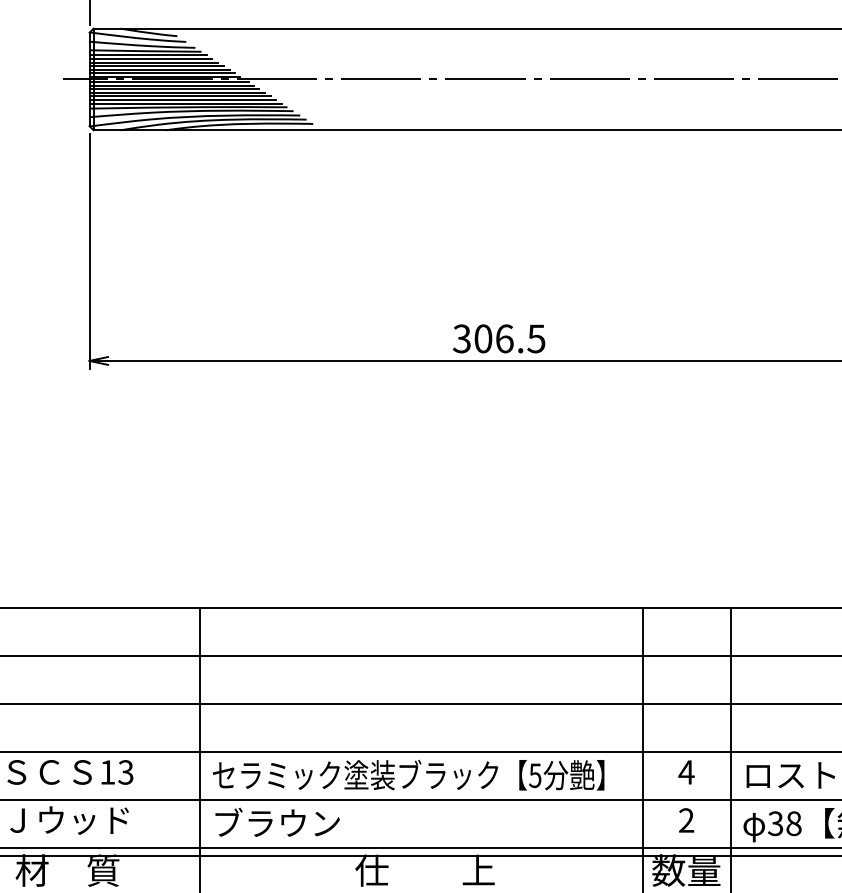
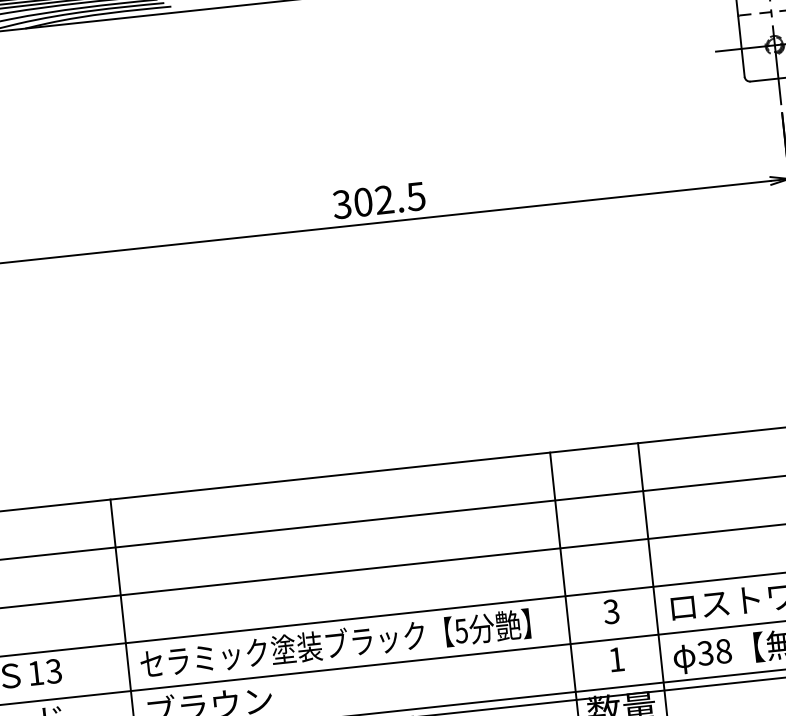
text: (504, 338) -> (384, 199), 306.5 -> 302.5
text: (686, 772) -> (611, 611), 4 -> 3
text: (686, 820) -> (616, 659), 2 -> 1

